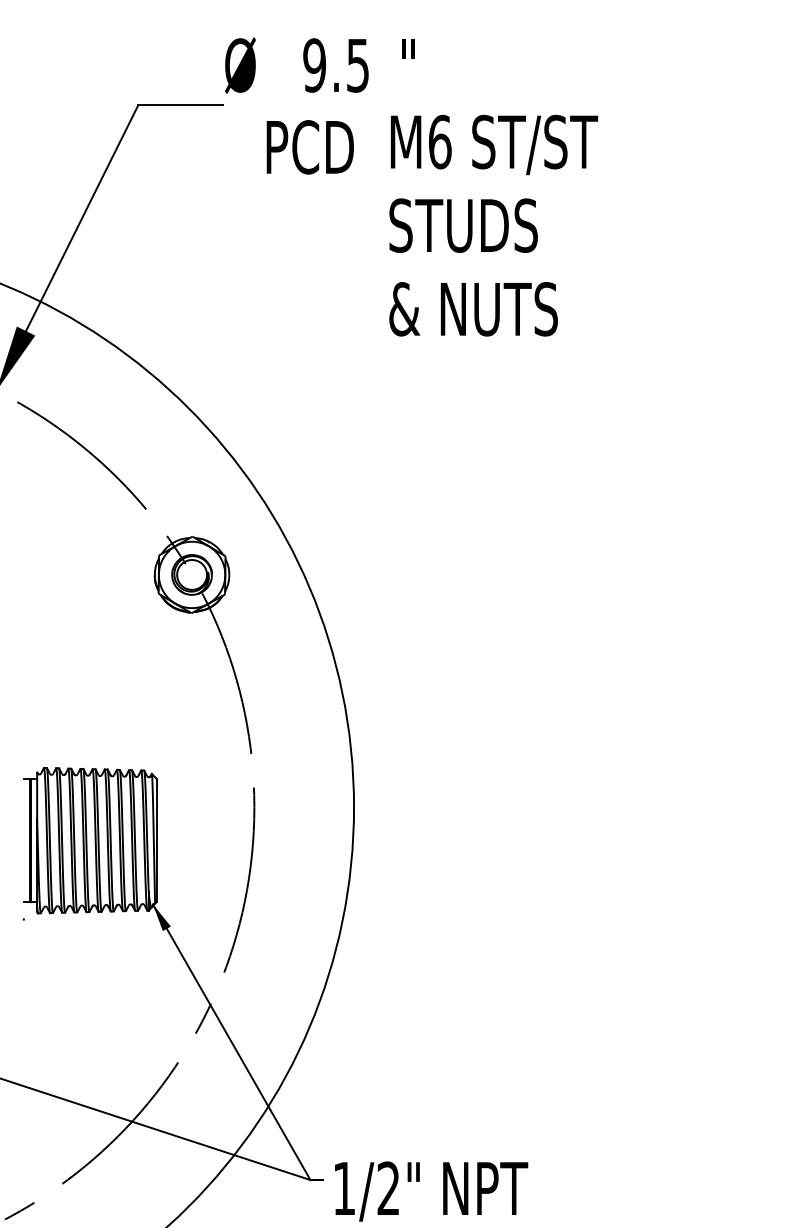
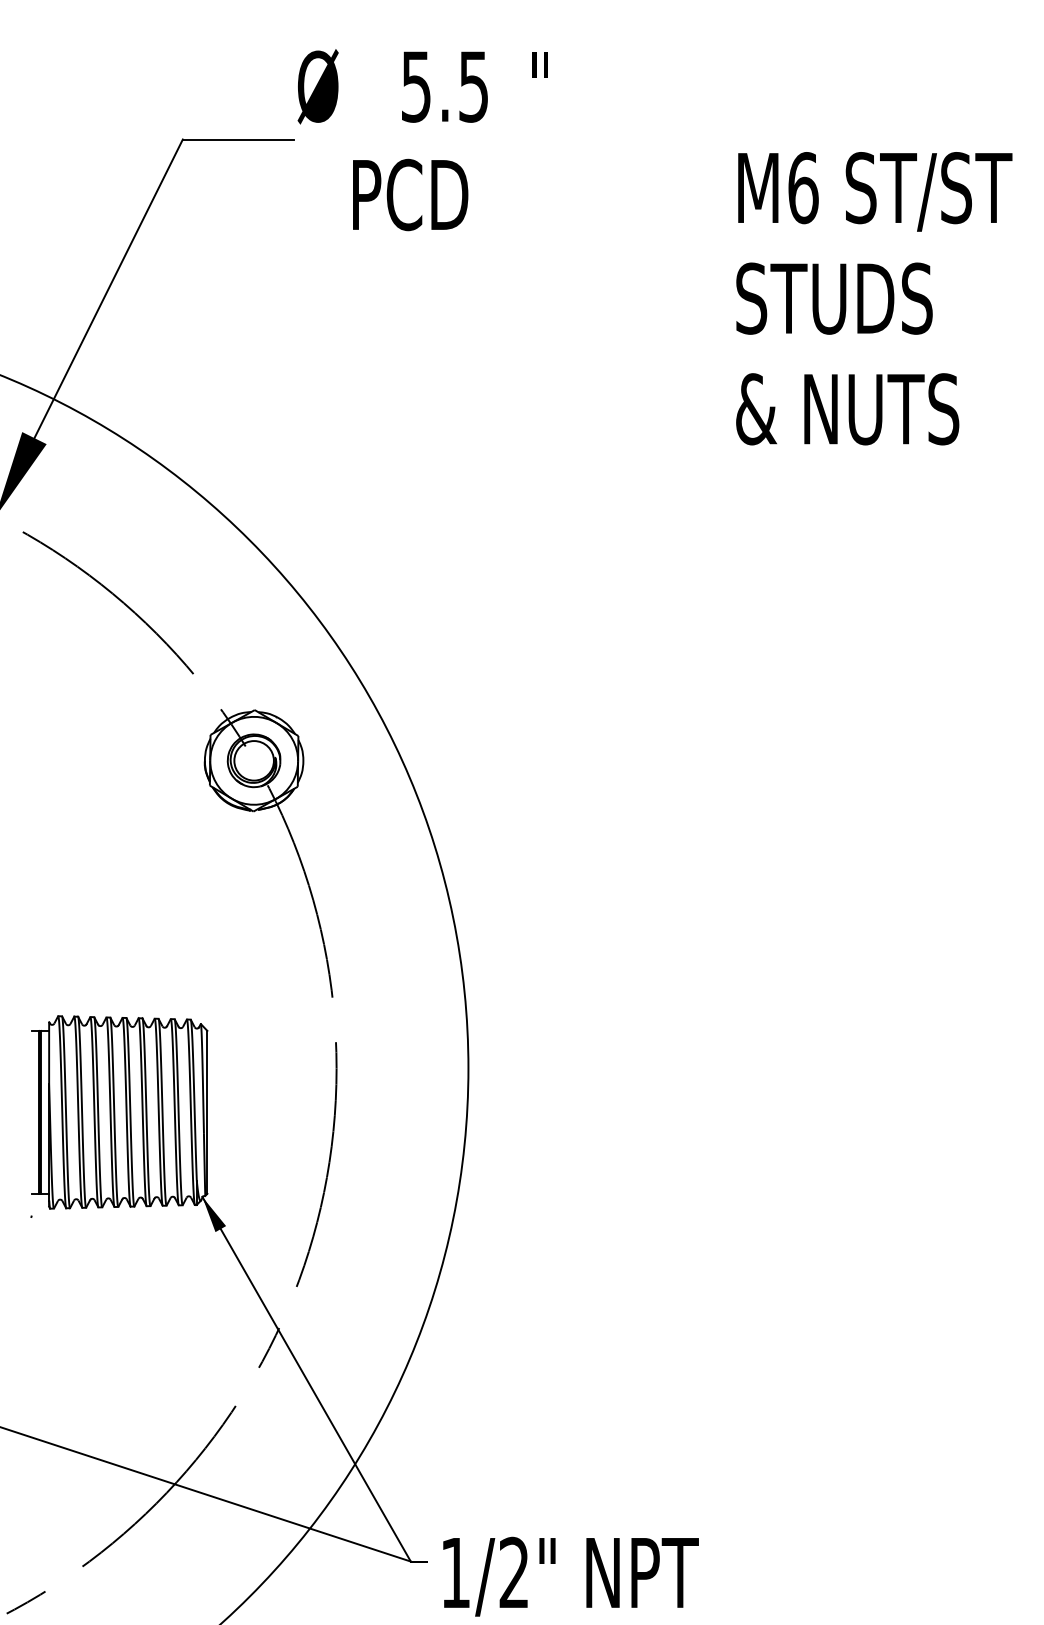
text: (314, 65) -> (416, 86), 9.5 -> 5.5
text: (493, 225) -> (874, 298), moved

